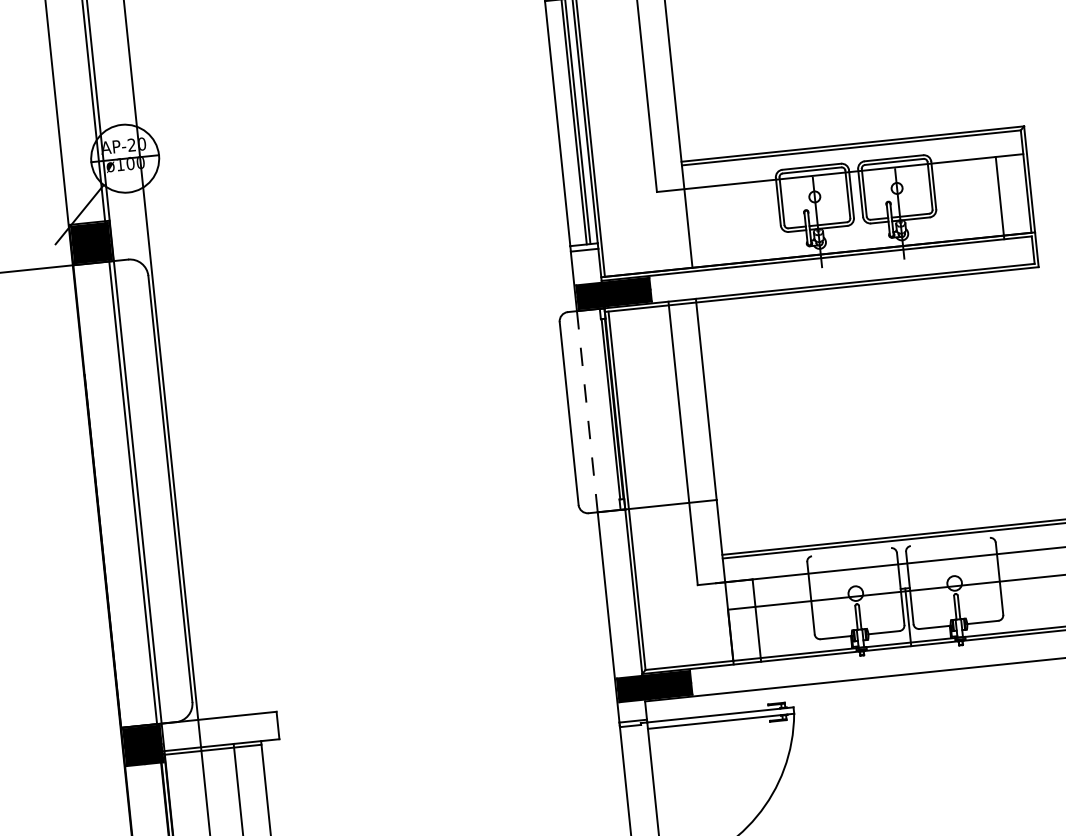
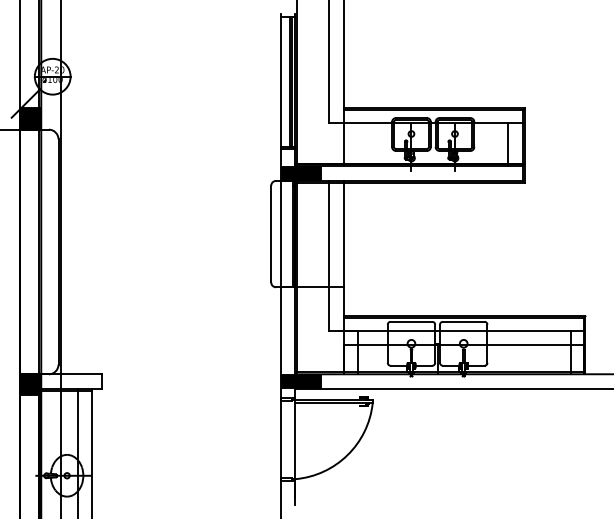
line: (586, 410) -> (280, 233), dashed -> solid
line: (949, 541) -> (463, 321), added
line: (851, 551) -> (411, 321), added

